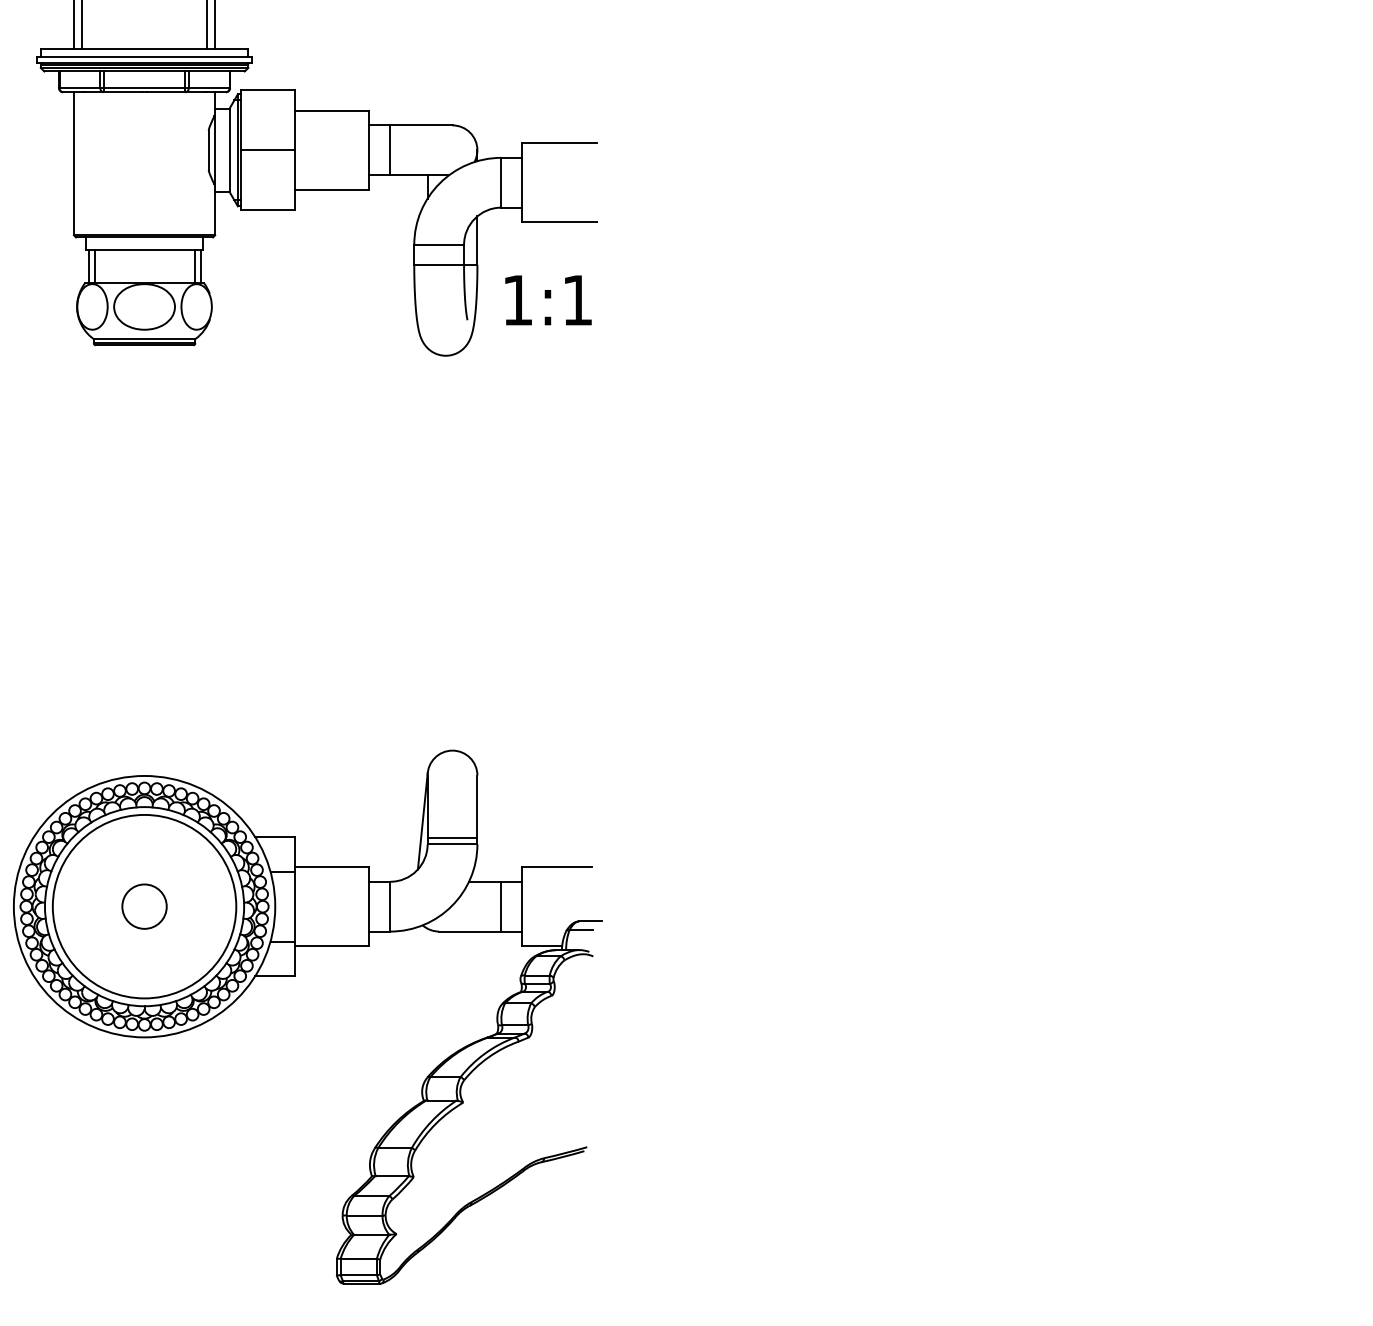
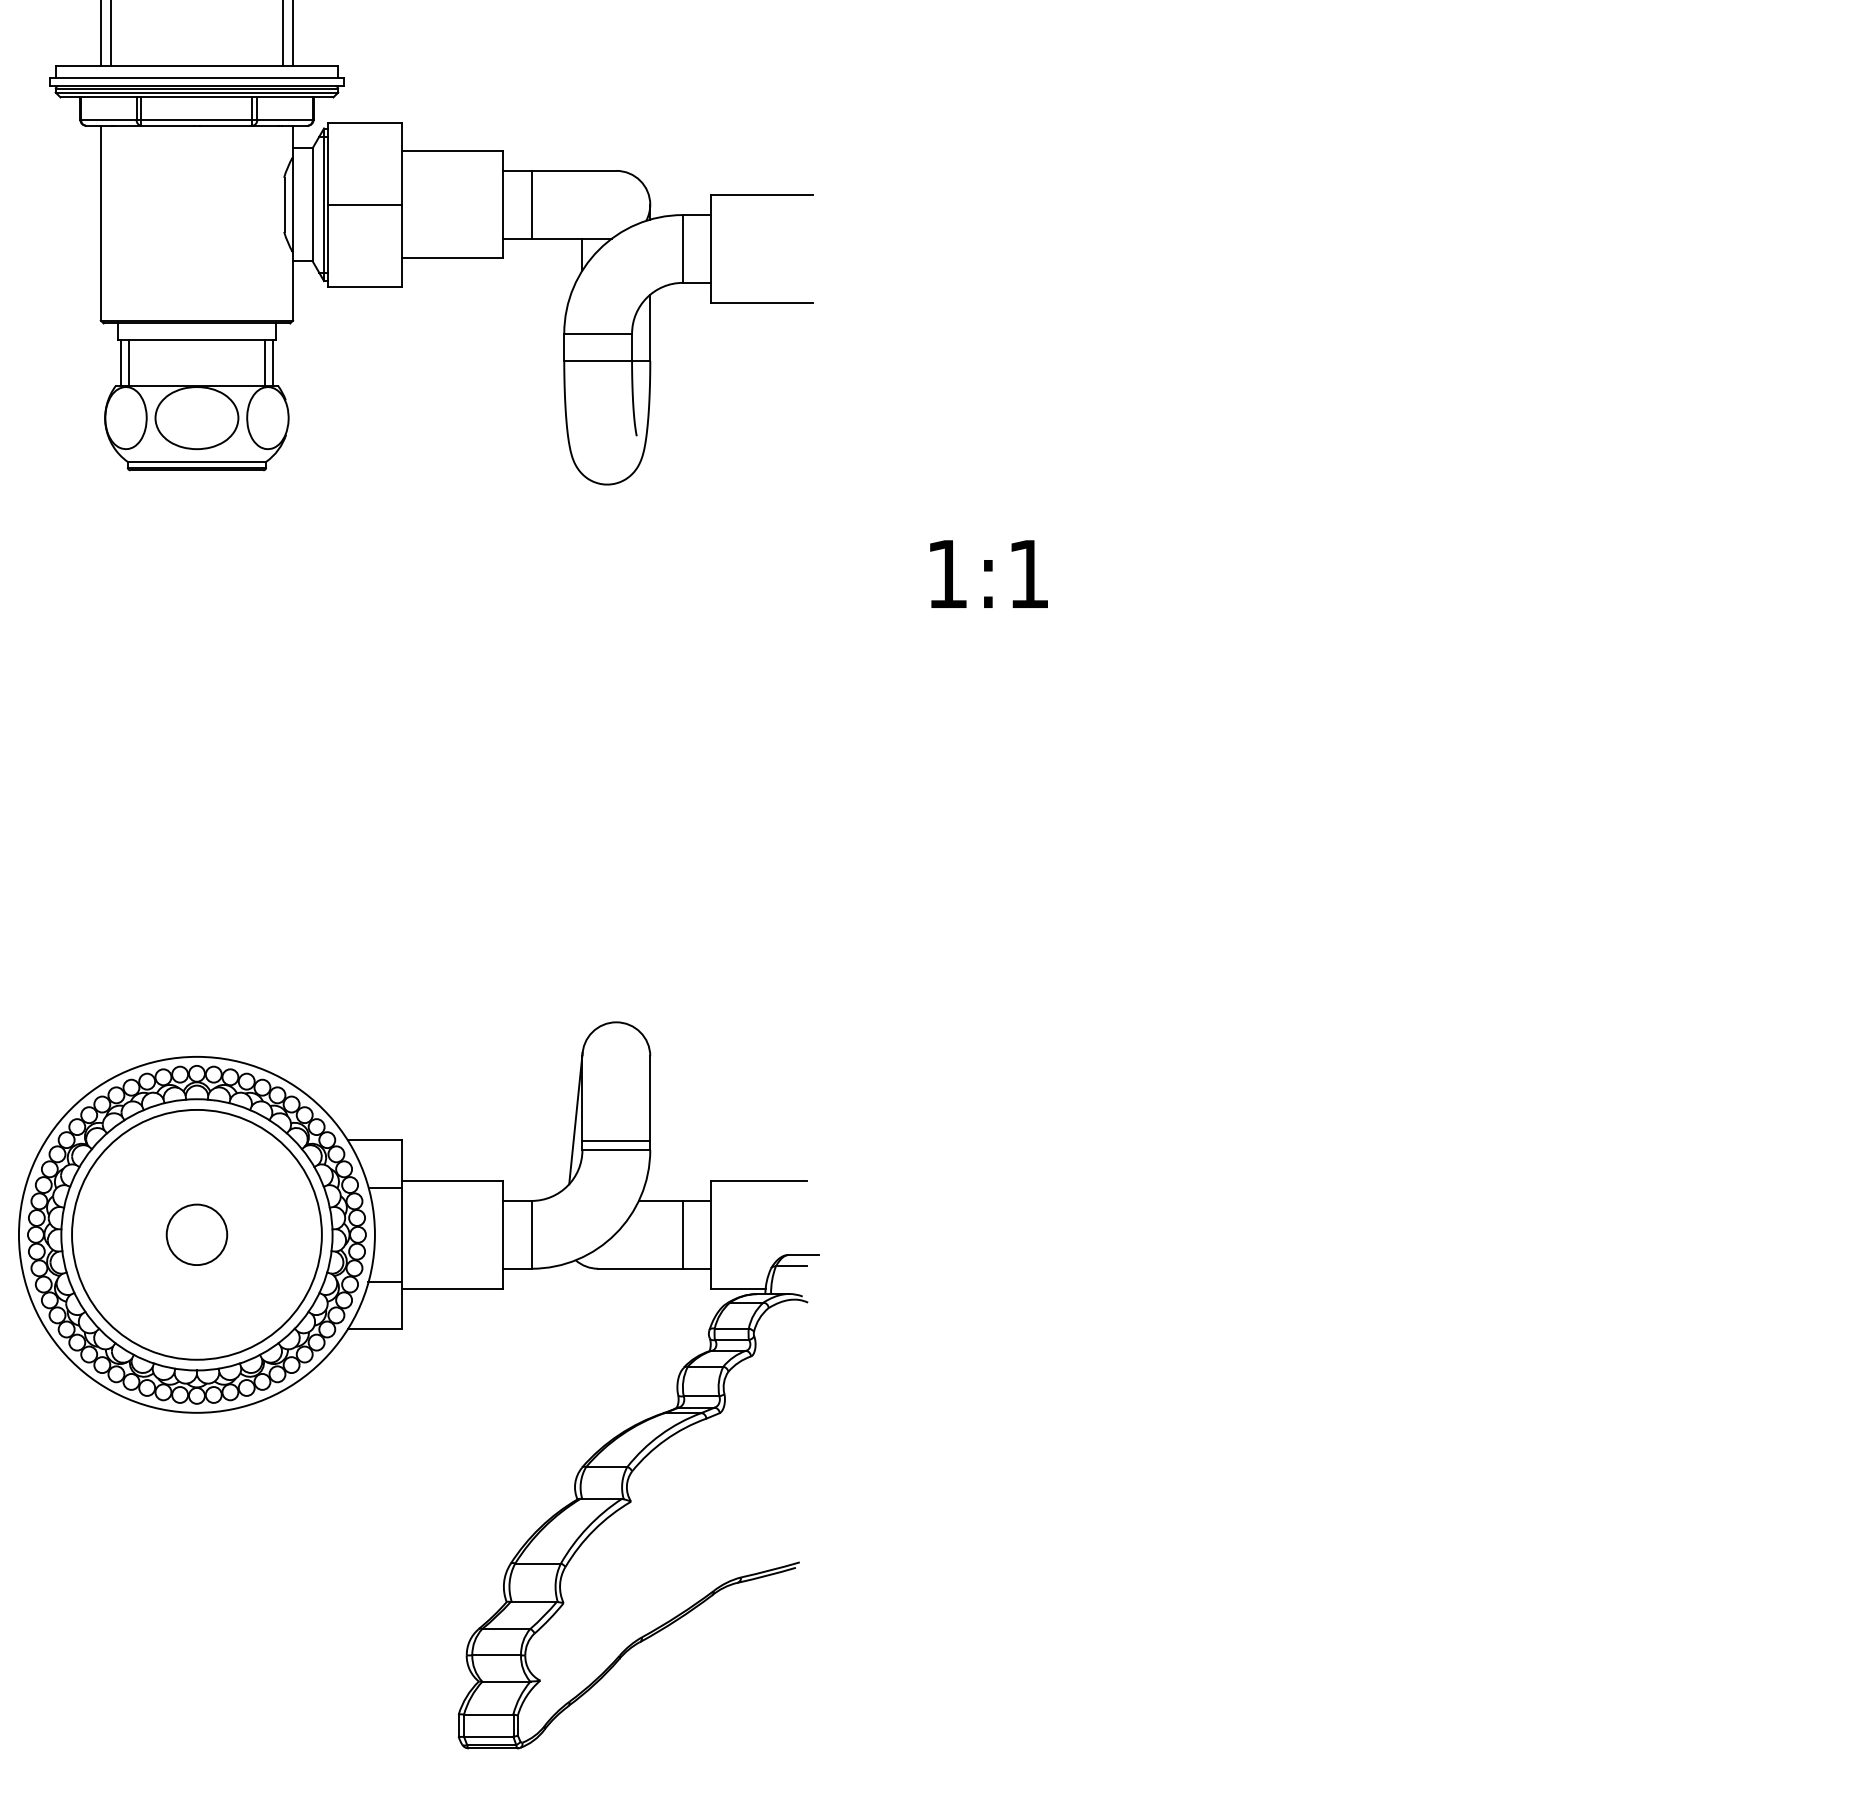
text: (548, 299) -> (988, 573), moved

